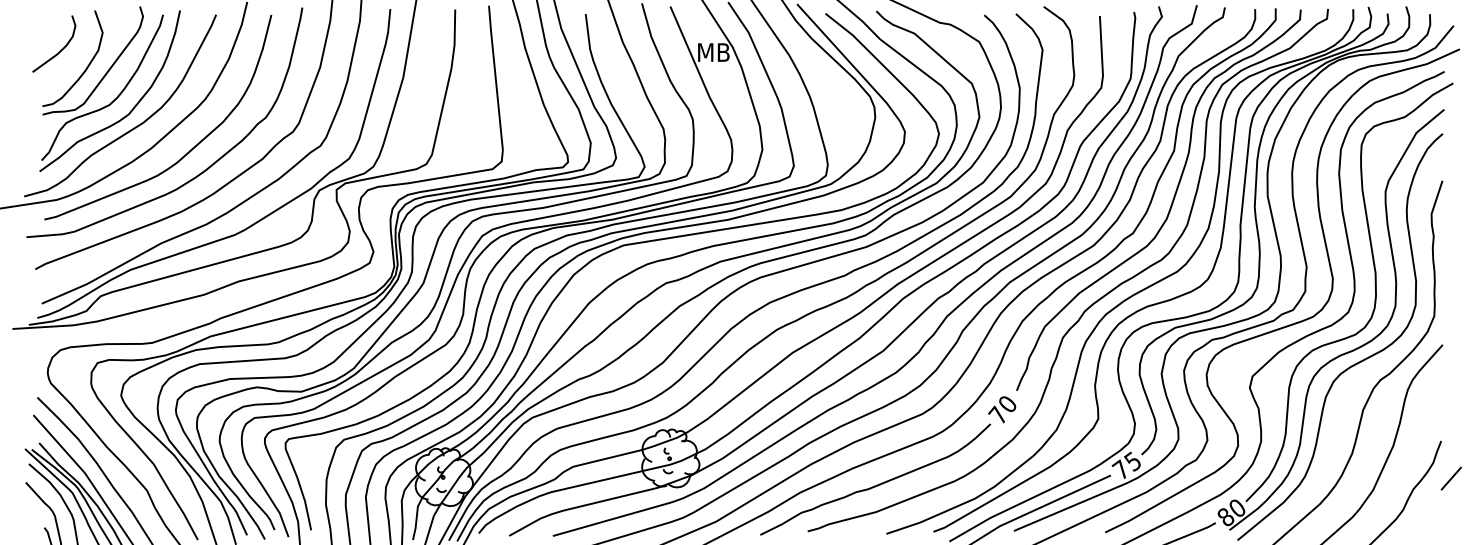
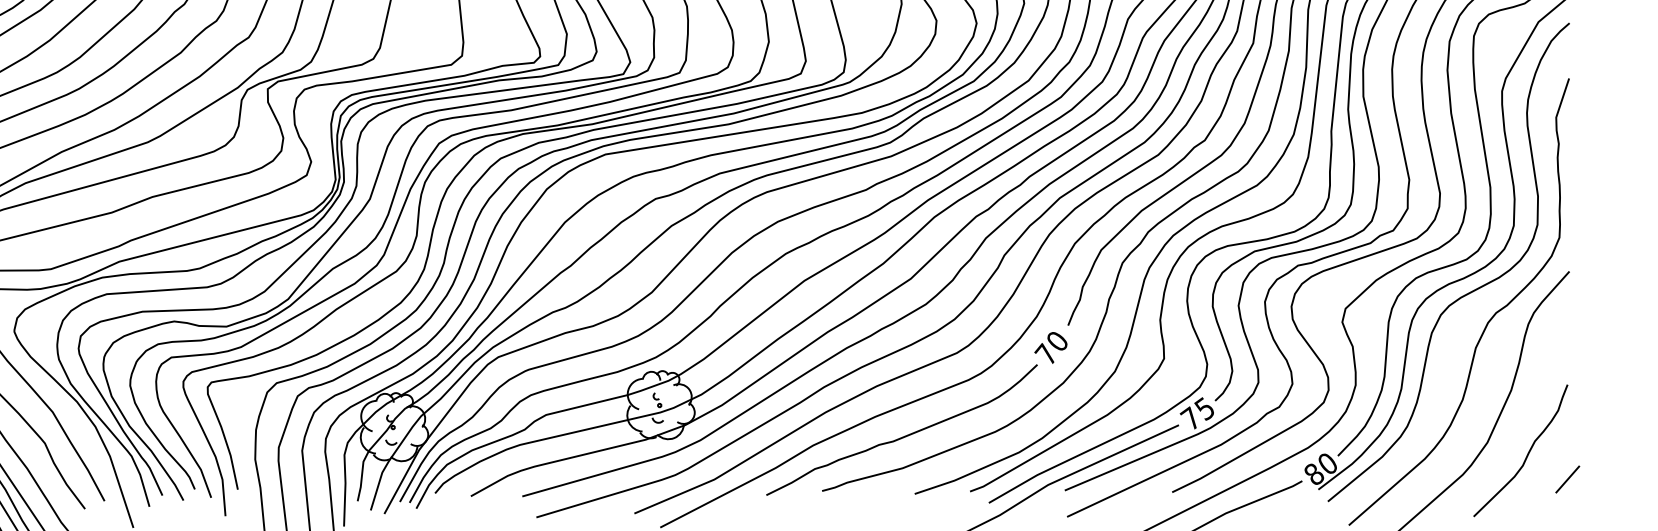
line: (1450, 478) -> (1566, 479), moved

